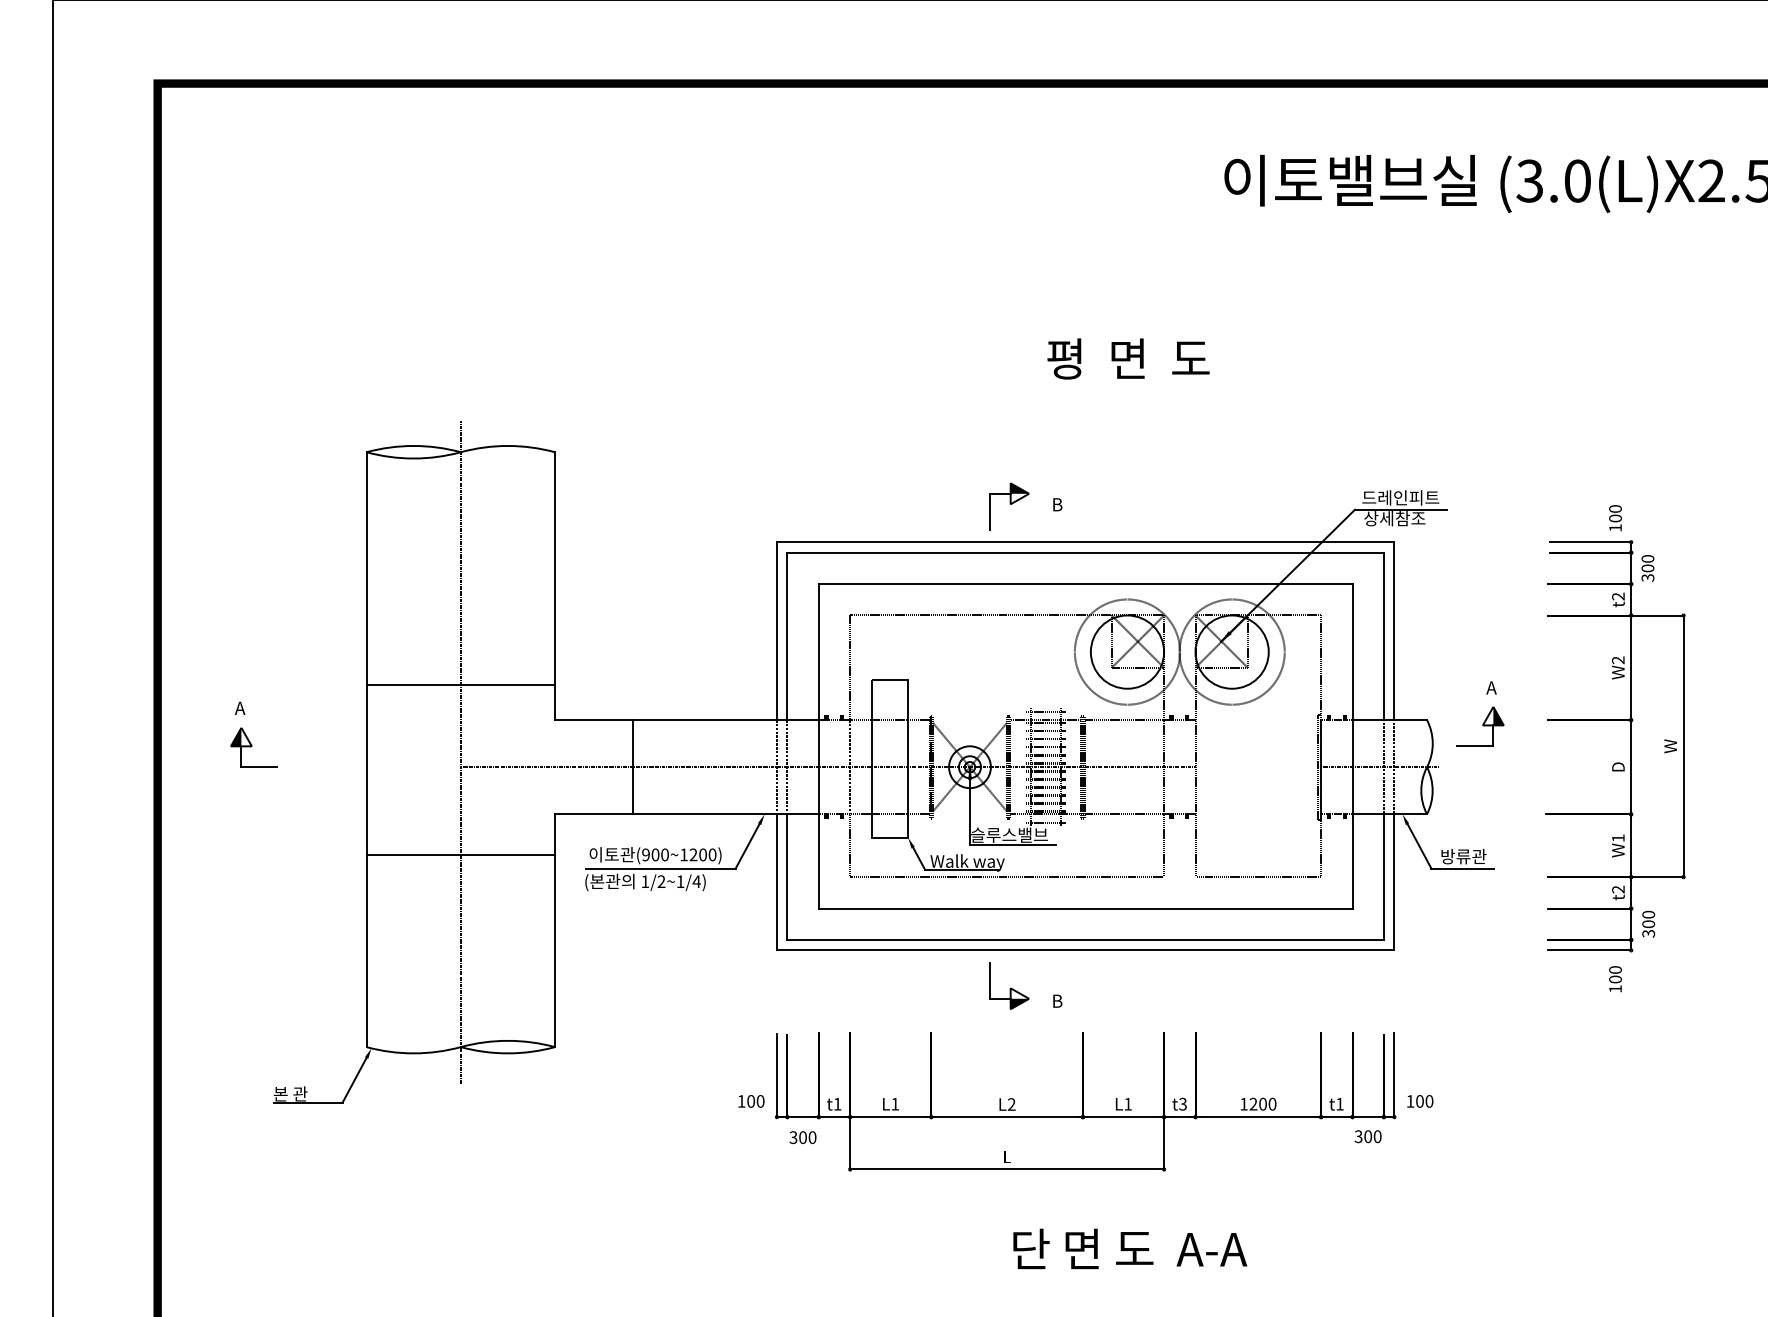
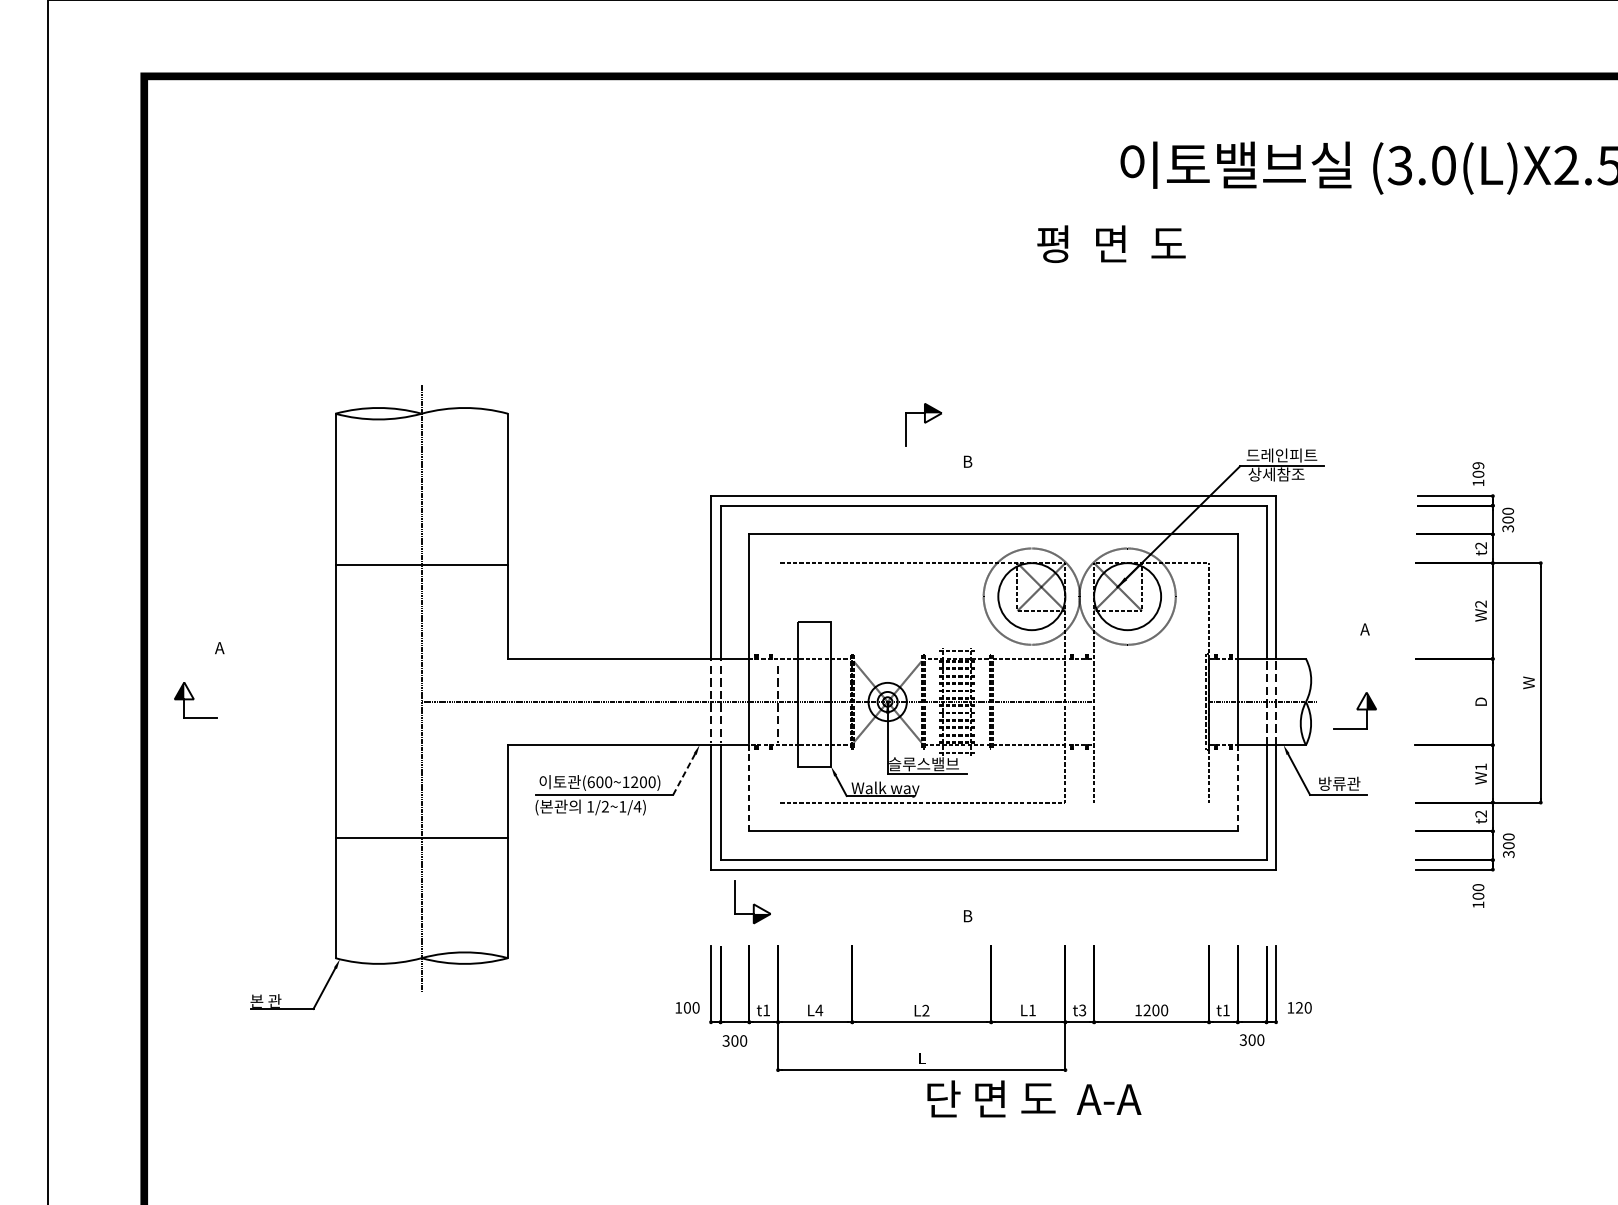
text: (1128, 358) -> (1111, 243), moved
part: (1009, 506) -> (923, 424), moved
text: (1615, 508) -> (1478, 465), 100 -> 109
line: (850, 668) -> (778, 611), removed
line: (460, 685) -> (421, 564), moved
part: (1480, 726) -> (1354, 710), moved
part: (253, 747) -> (195, 700), moved
line: (633, 767) -> (579, 702), removed
line: (850, 844) -> (778, 772), removed
line: (747, 846) -> (684, 774), solid -> dashed
line: (460, 854) -> (421, 837), moved
text: (645, 854) -> (590, 781), (900~1200) -> (600~1200)
line: (818, 860) -> (749, 787), solid -> dashed
line: (1352, 860) -> (1237, 787), solid -> dashed
line: (1258, 877) -> (1151, 802), removed
part: (1009, 985) -> (752, 901), moved
text: (1419, 1101) -> (1299, 1007), 100 -> 120
text: (895, 1104) -> (819, 1010), L1 -> L4
text: (1130, 1248) -> (1034, 1098), moved

